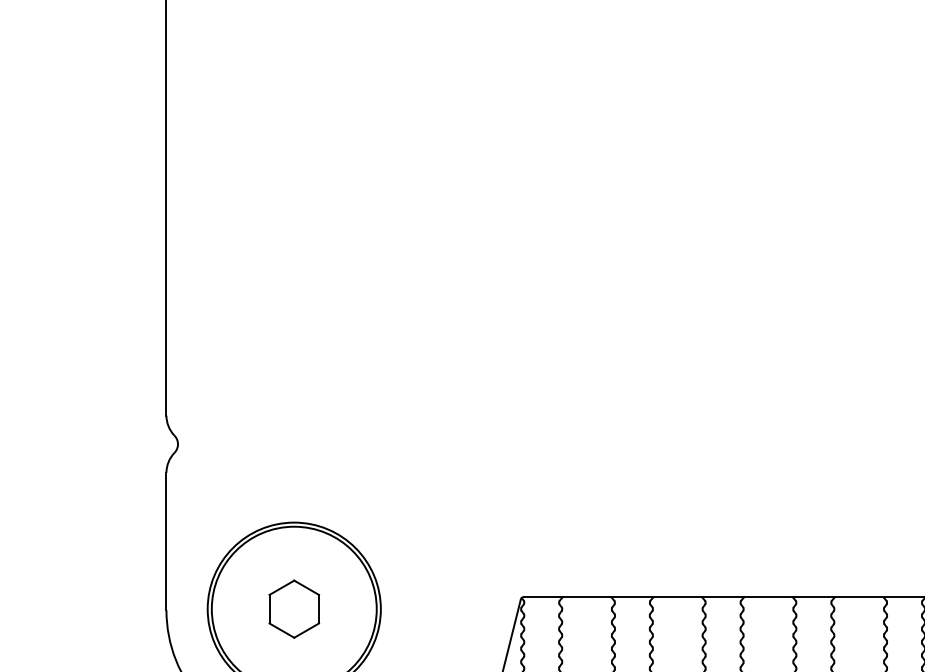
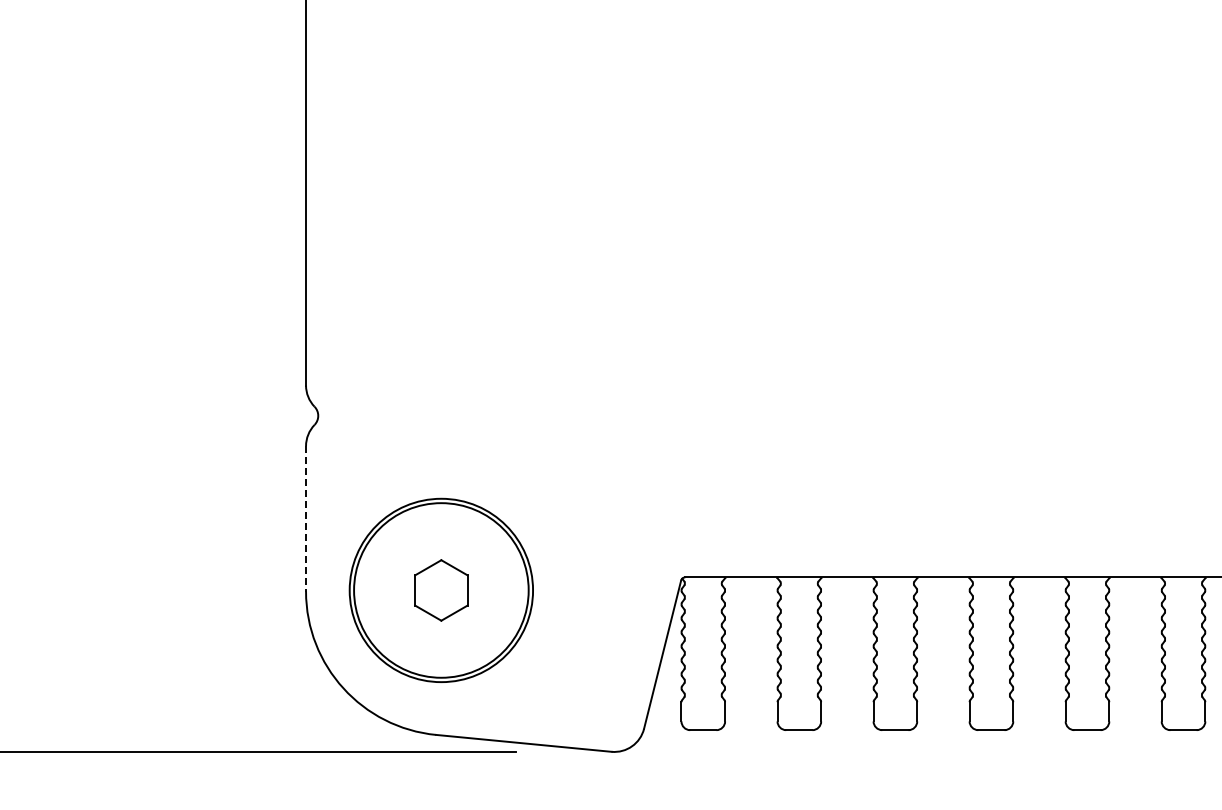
line: (166, 541) -> (306, 518), solid -> dashed

